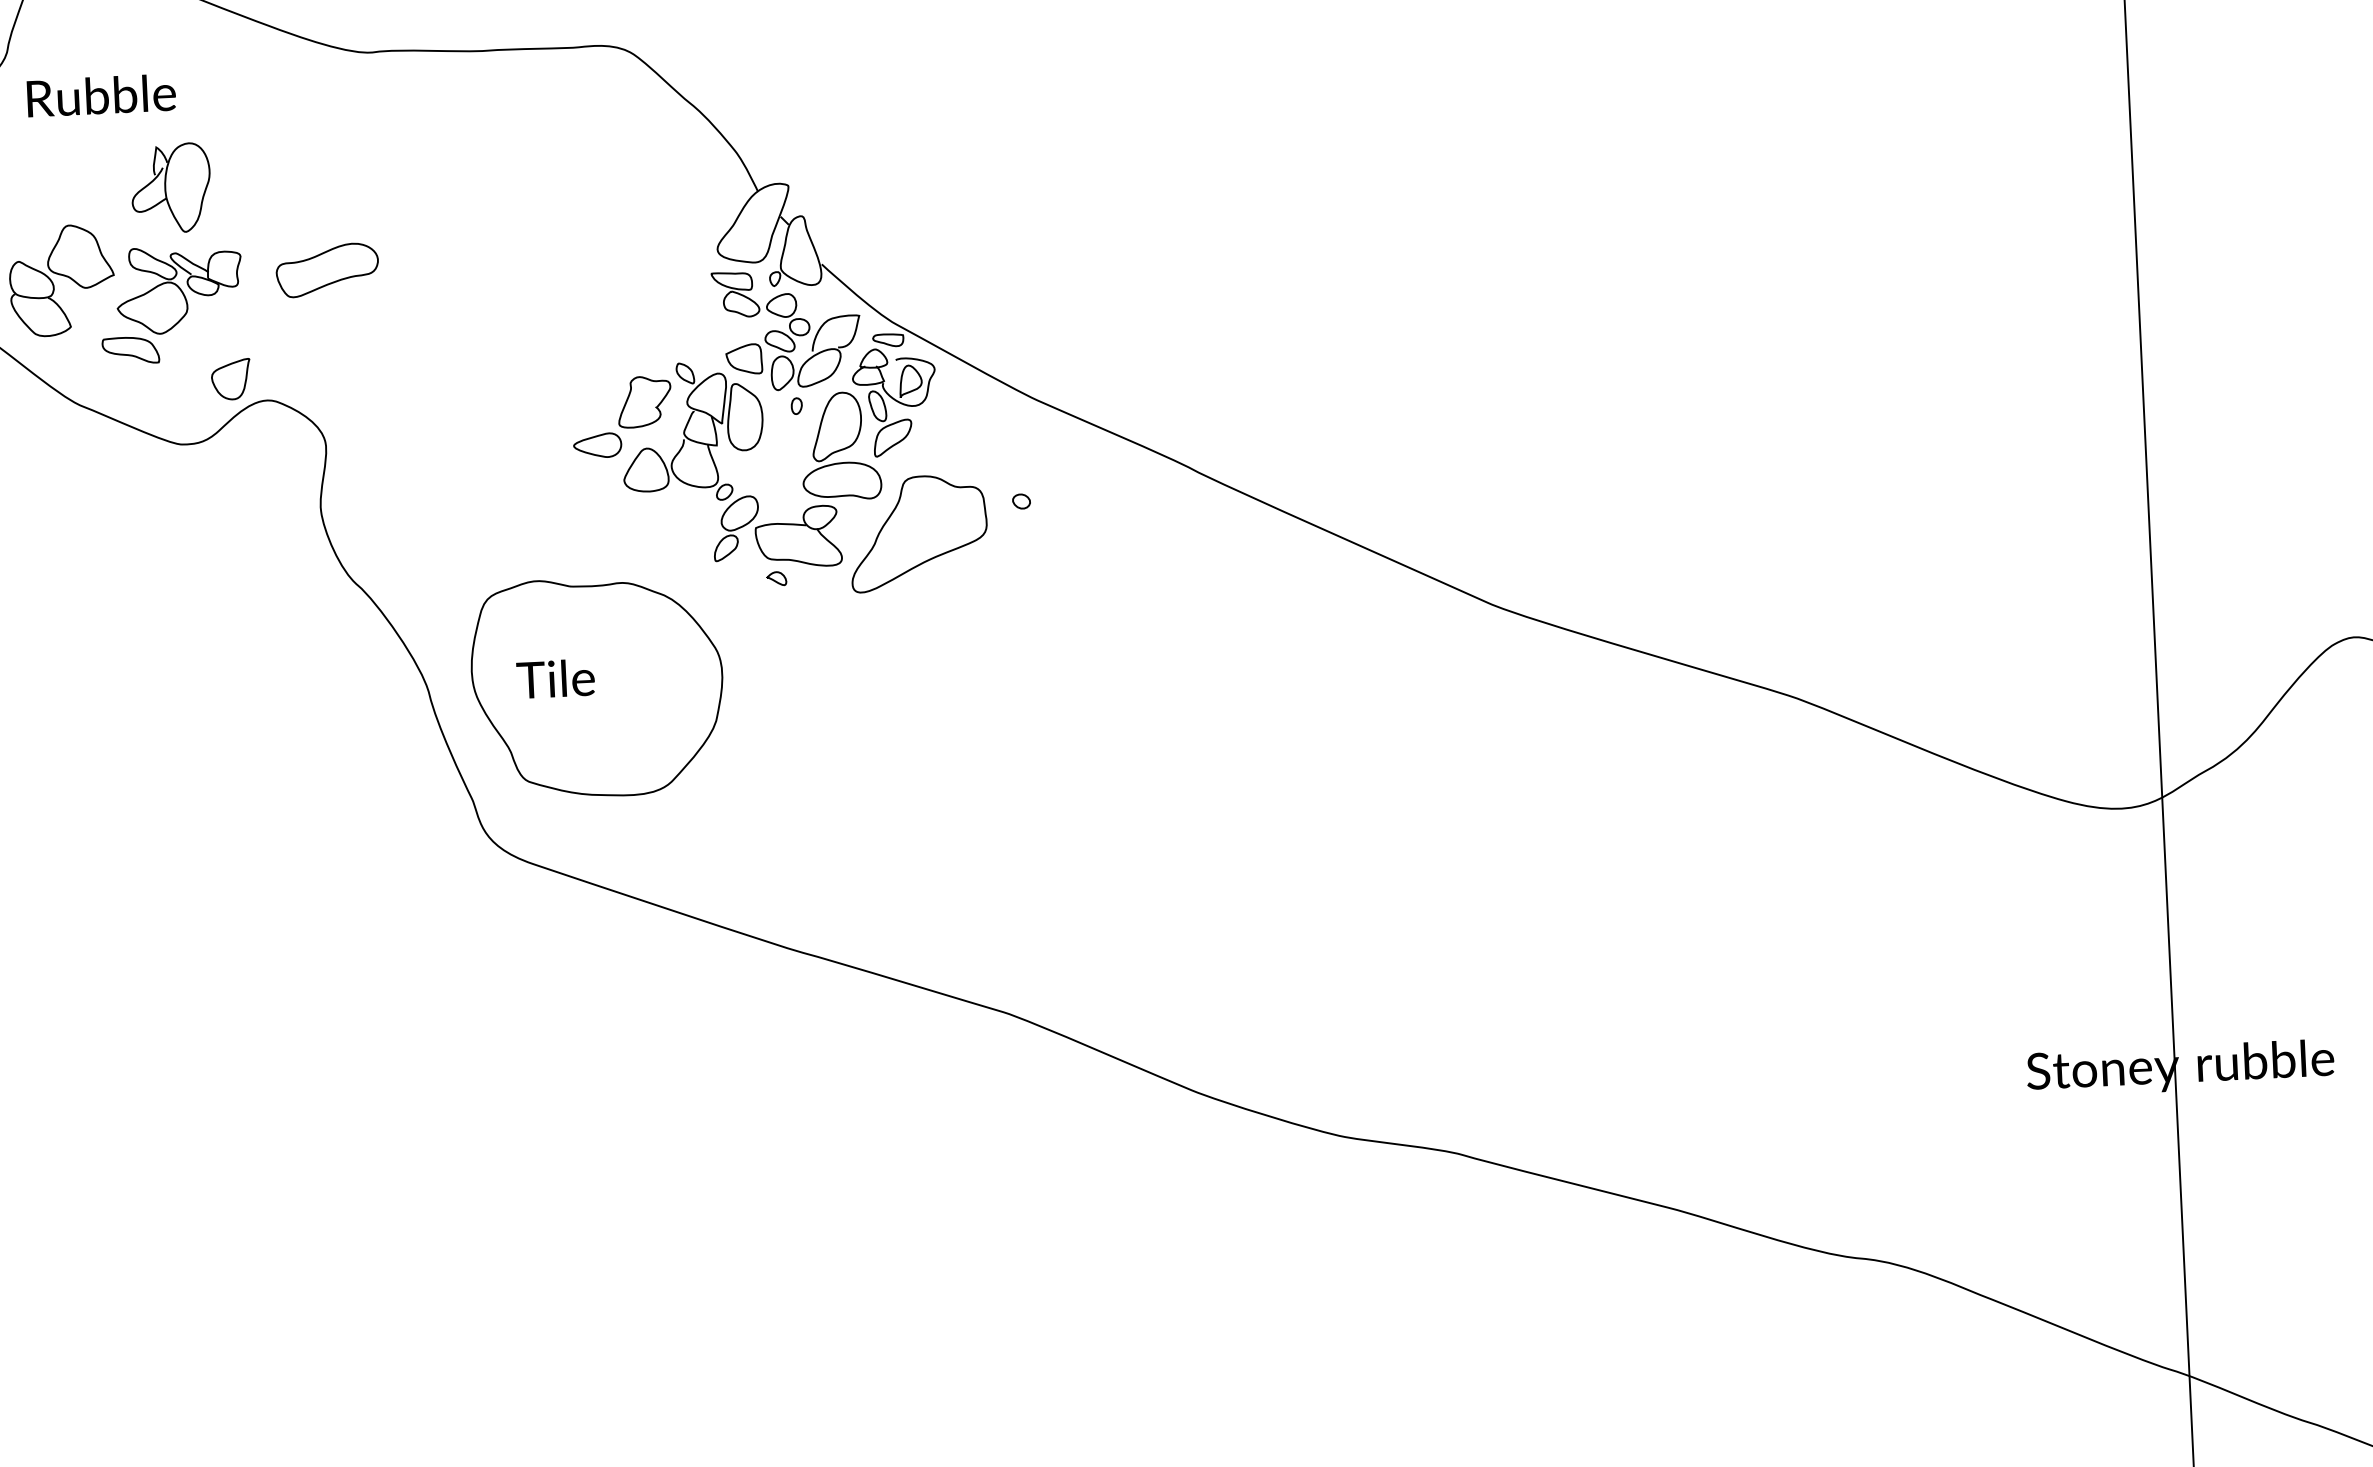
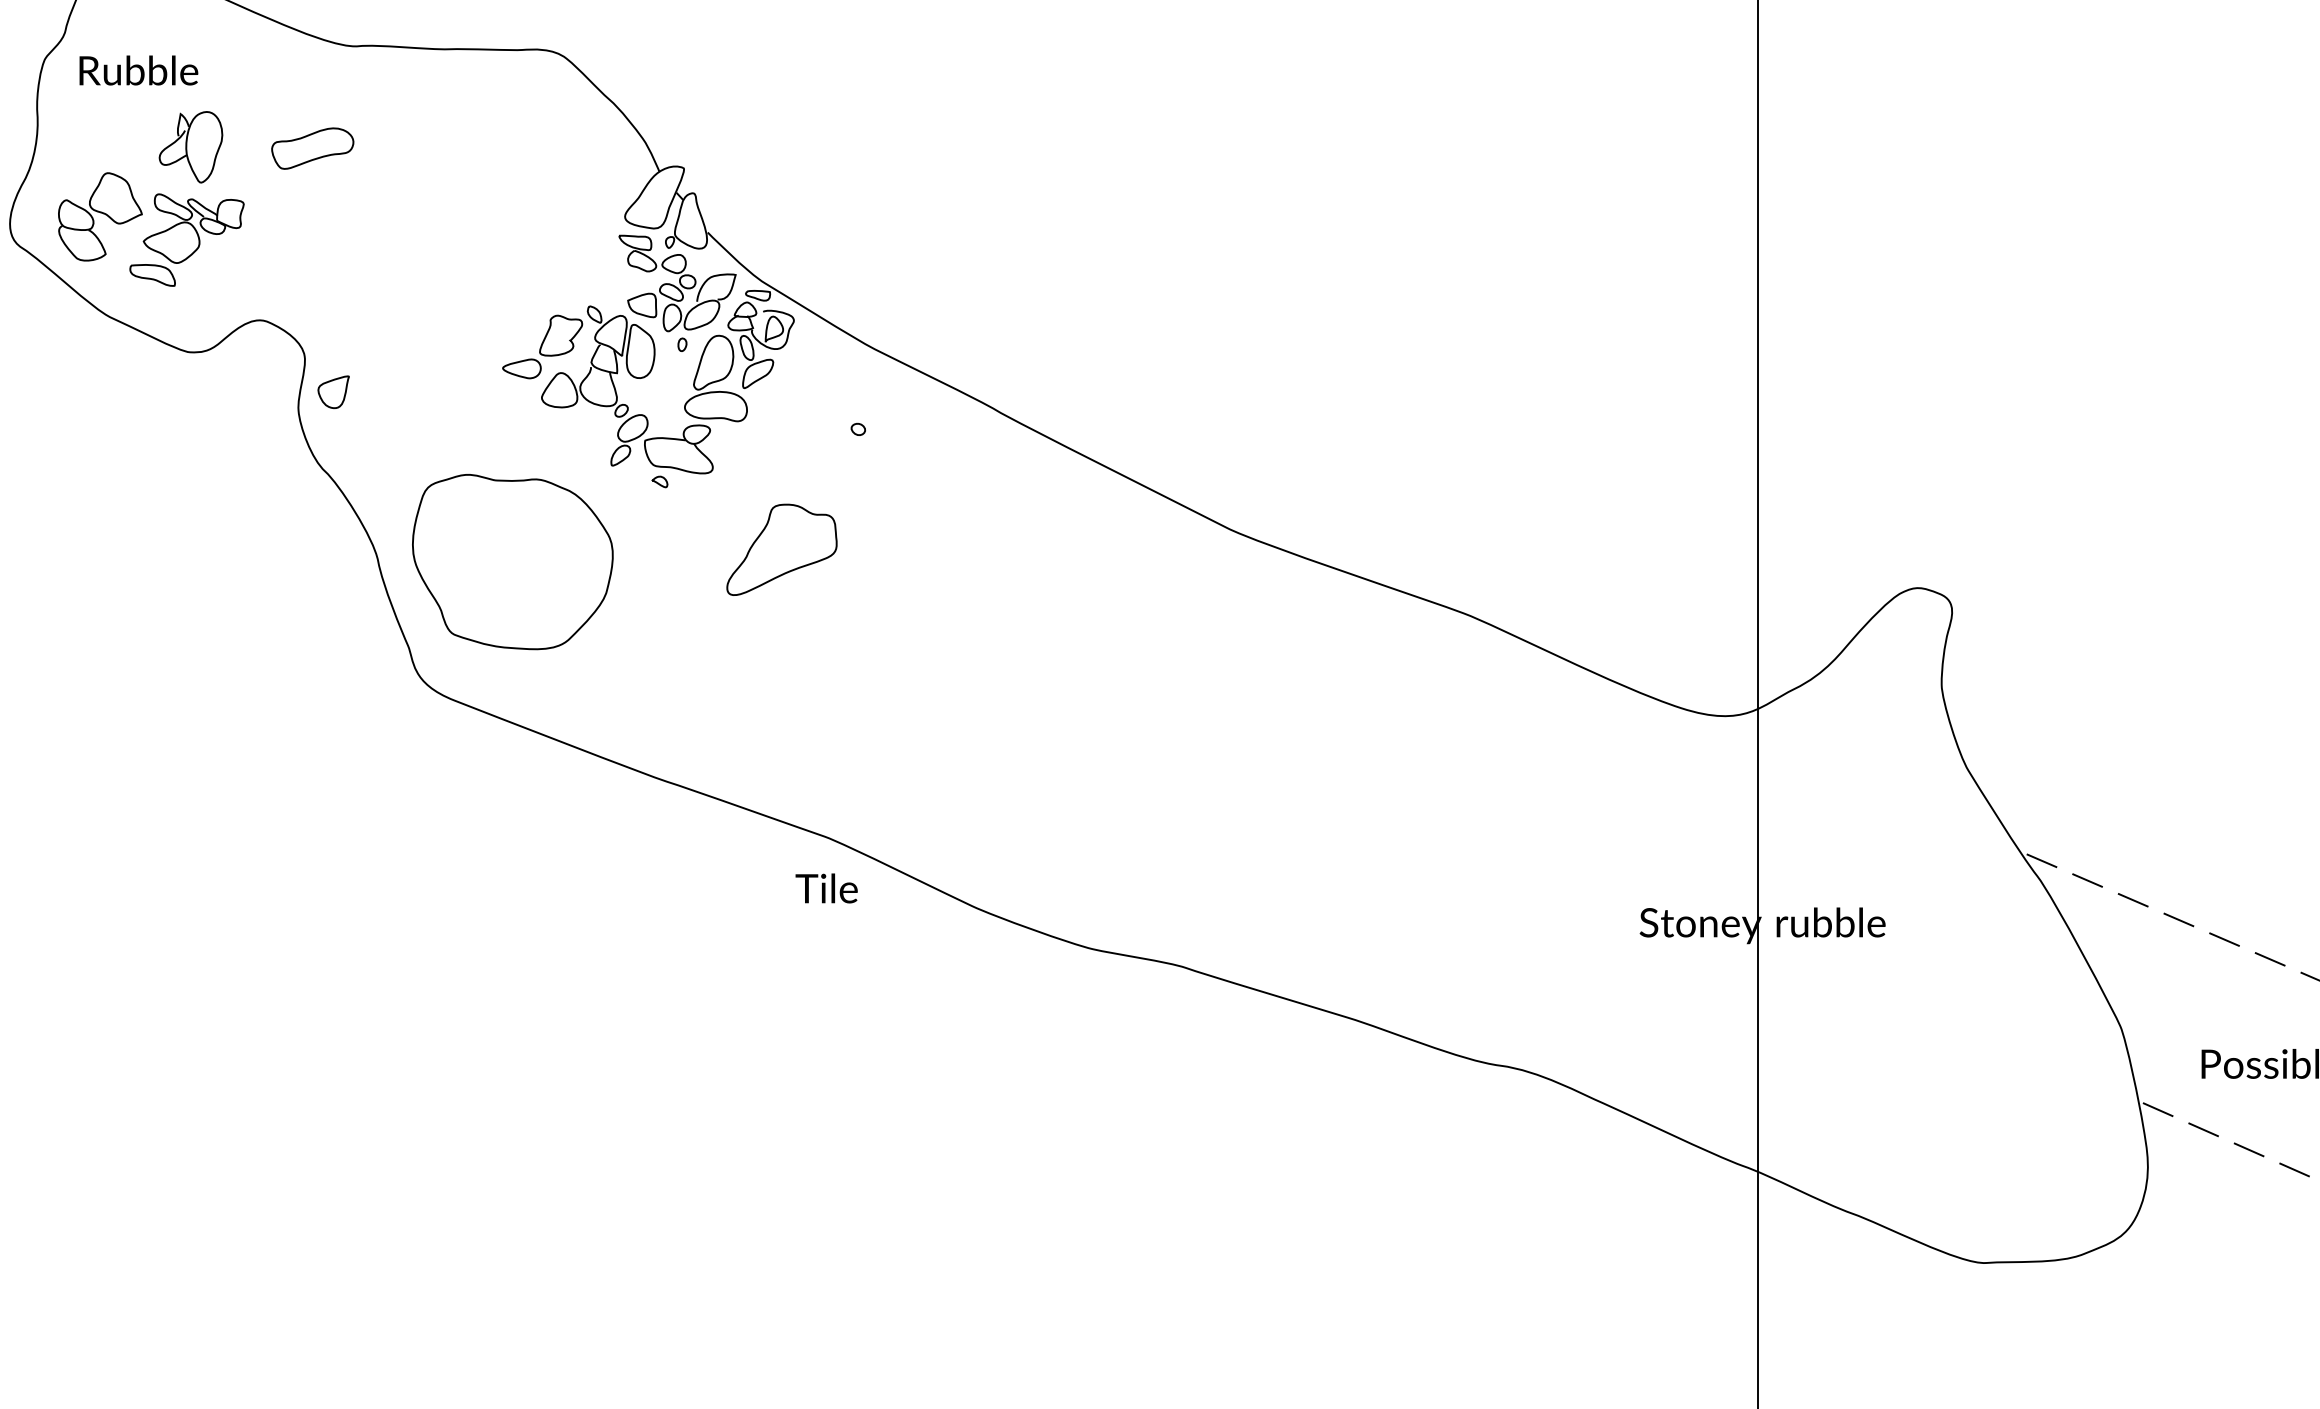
part: (327, 270) -> (312, 148), moved
part: (230, 379) -> (333, 392), moved
part: (918, 532) -> (781, 549), moved
text: (555, 678) -> (826, 888), moved

